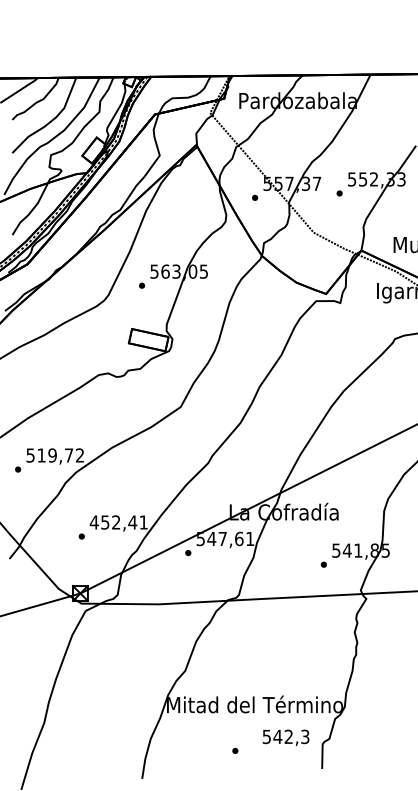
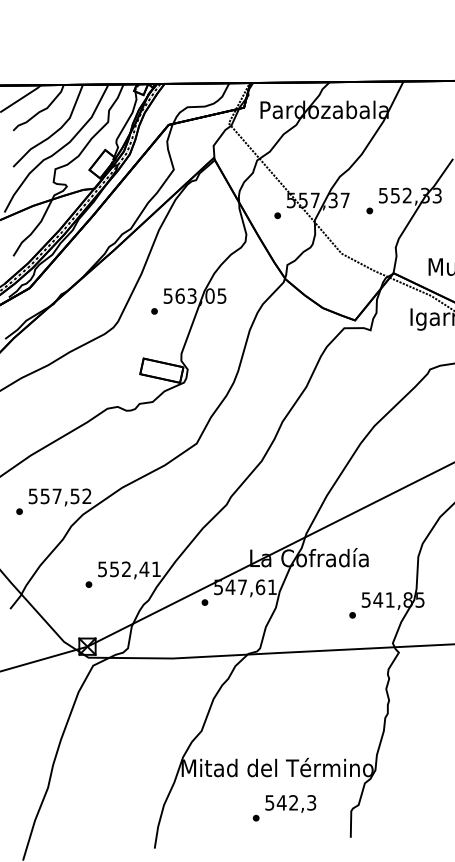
text: (54, 455) -> (59, 496), 519,72 -> 557,52
text: (93, 522) -> (101, 569), 452,41 -> 552,41
text: (285, 737) -> (290, 803), moved

